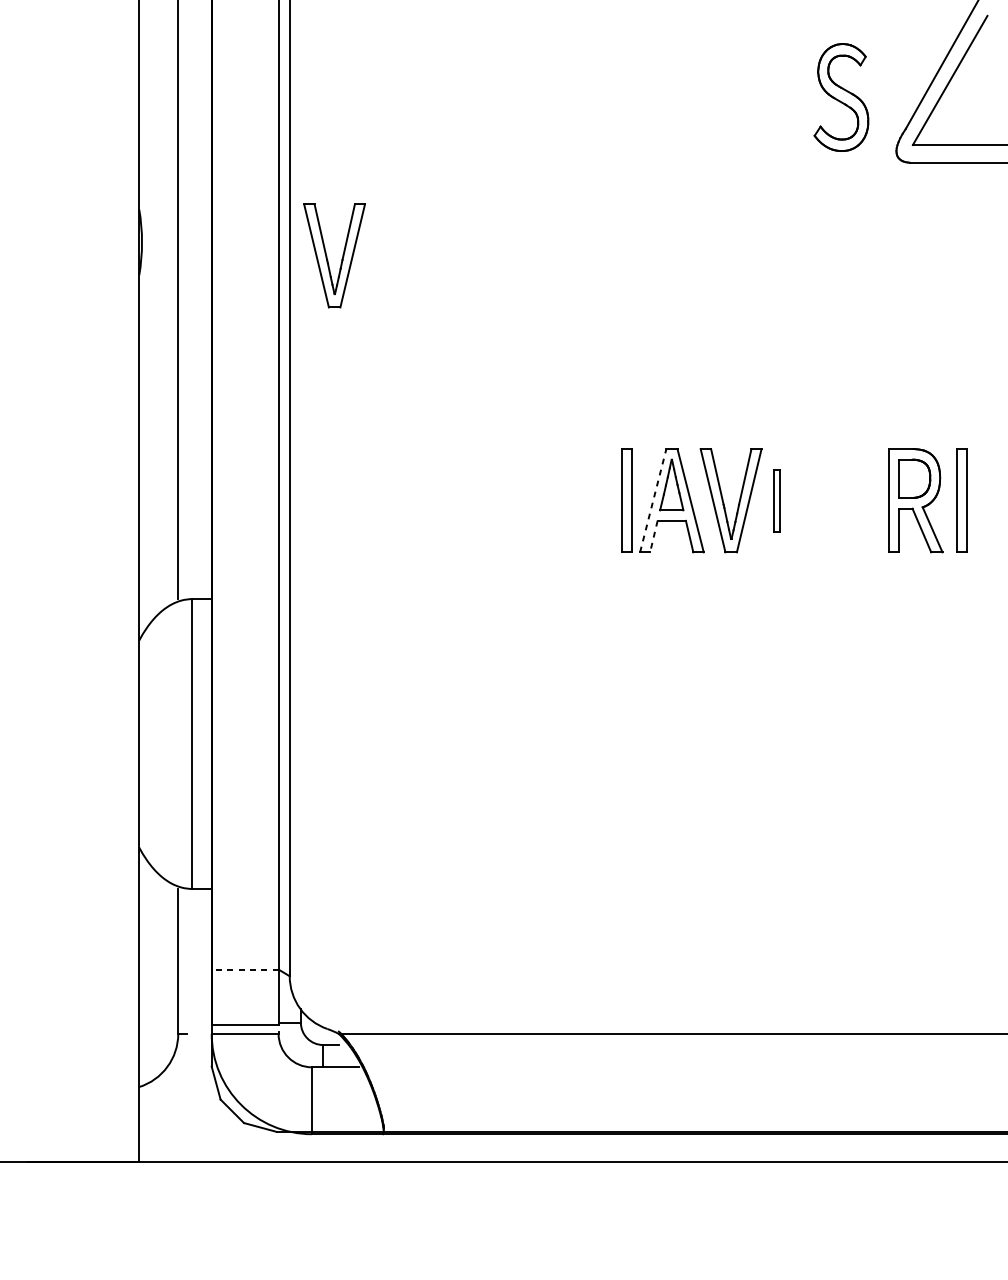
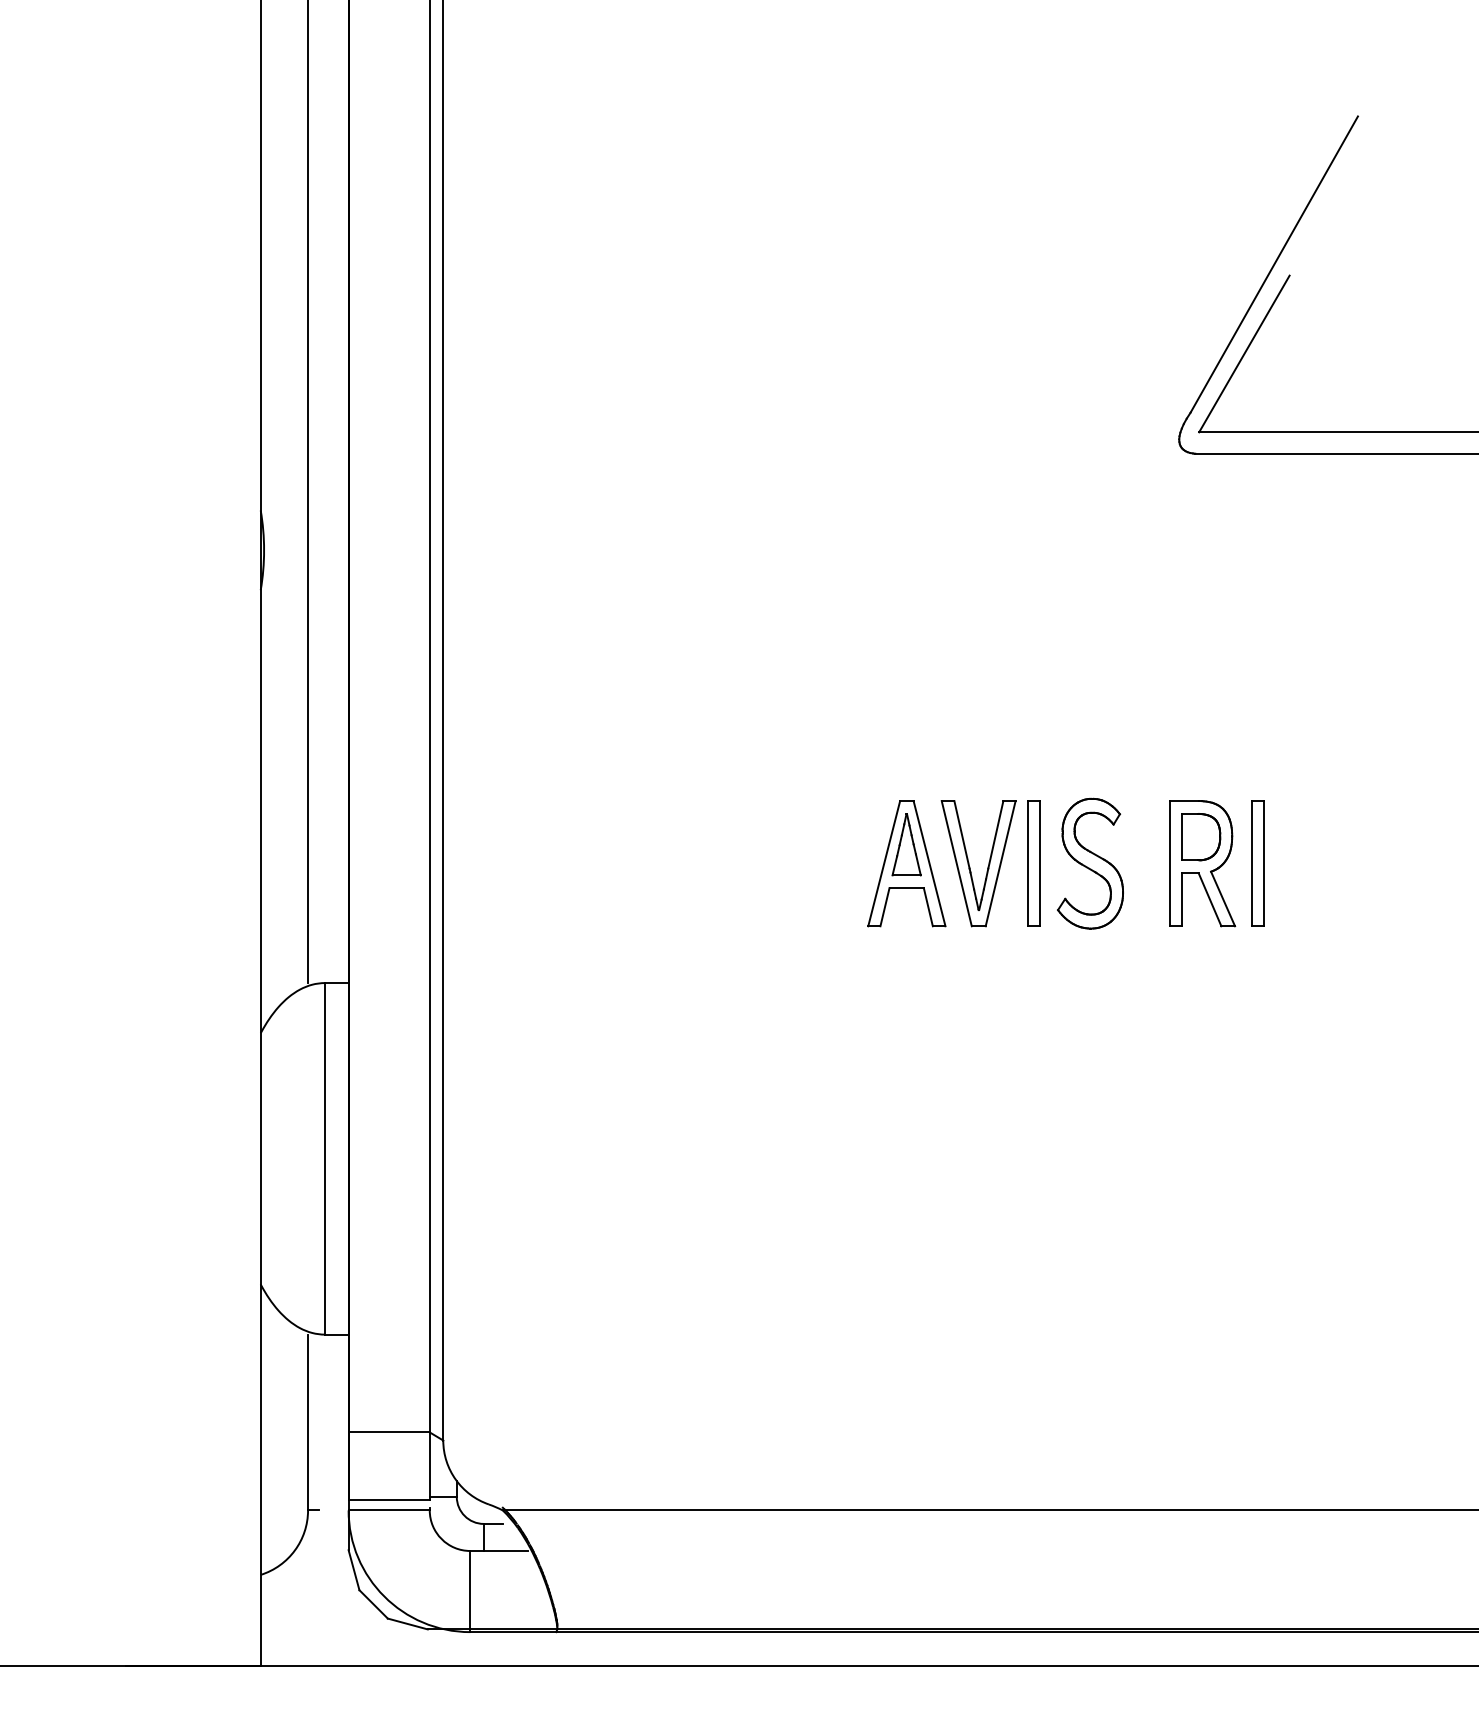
part: (841, 97) -> (1090, 863), moved
part: (327, 258) -> (489, 569), removed
part: (626, 500) -> (851, 863), removed
line: (653, 500) -> (884, 863), dashed -> solid
part: (776, 500) -> (1033, 863), size x1.67
line: (653, 536) -> (884, 907), dashed -> solid
line: (245, 969) -> (389, 1432), dashed -> solid

